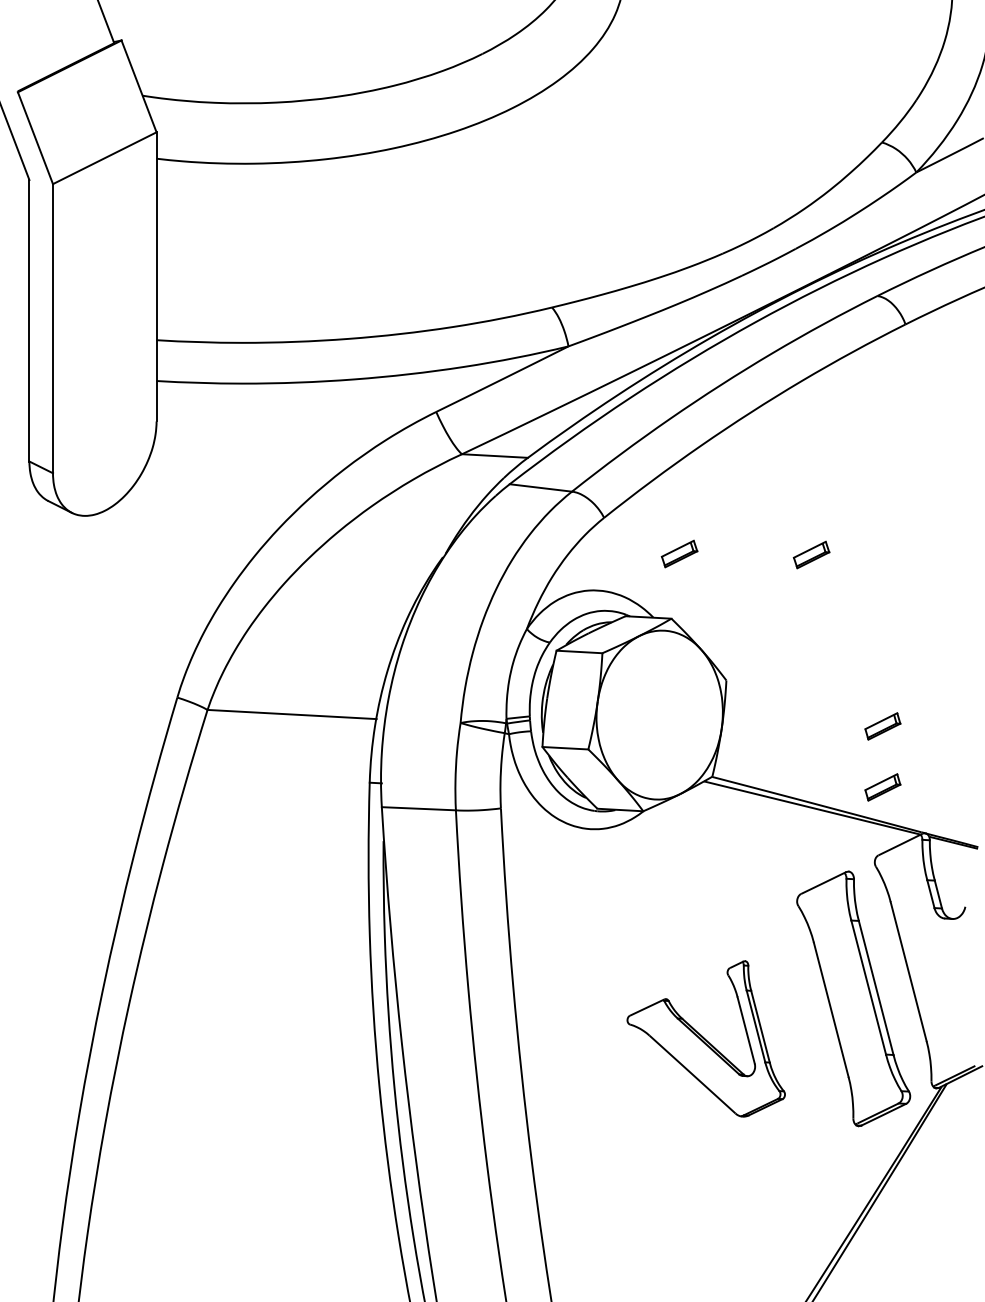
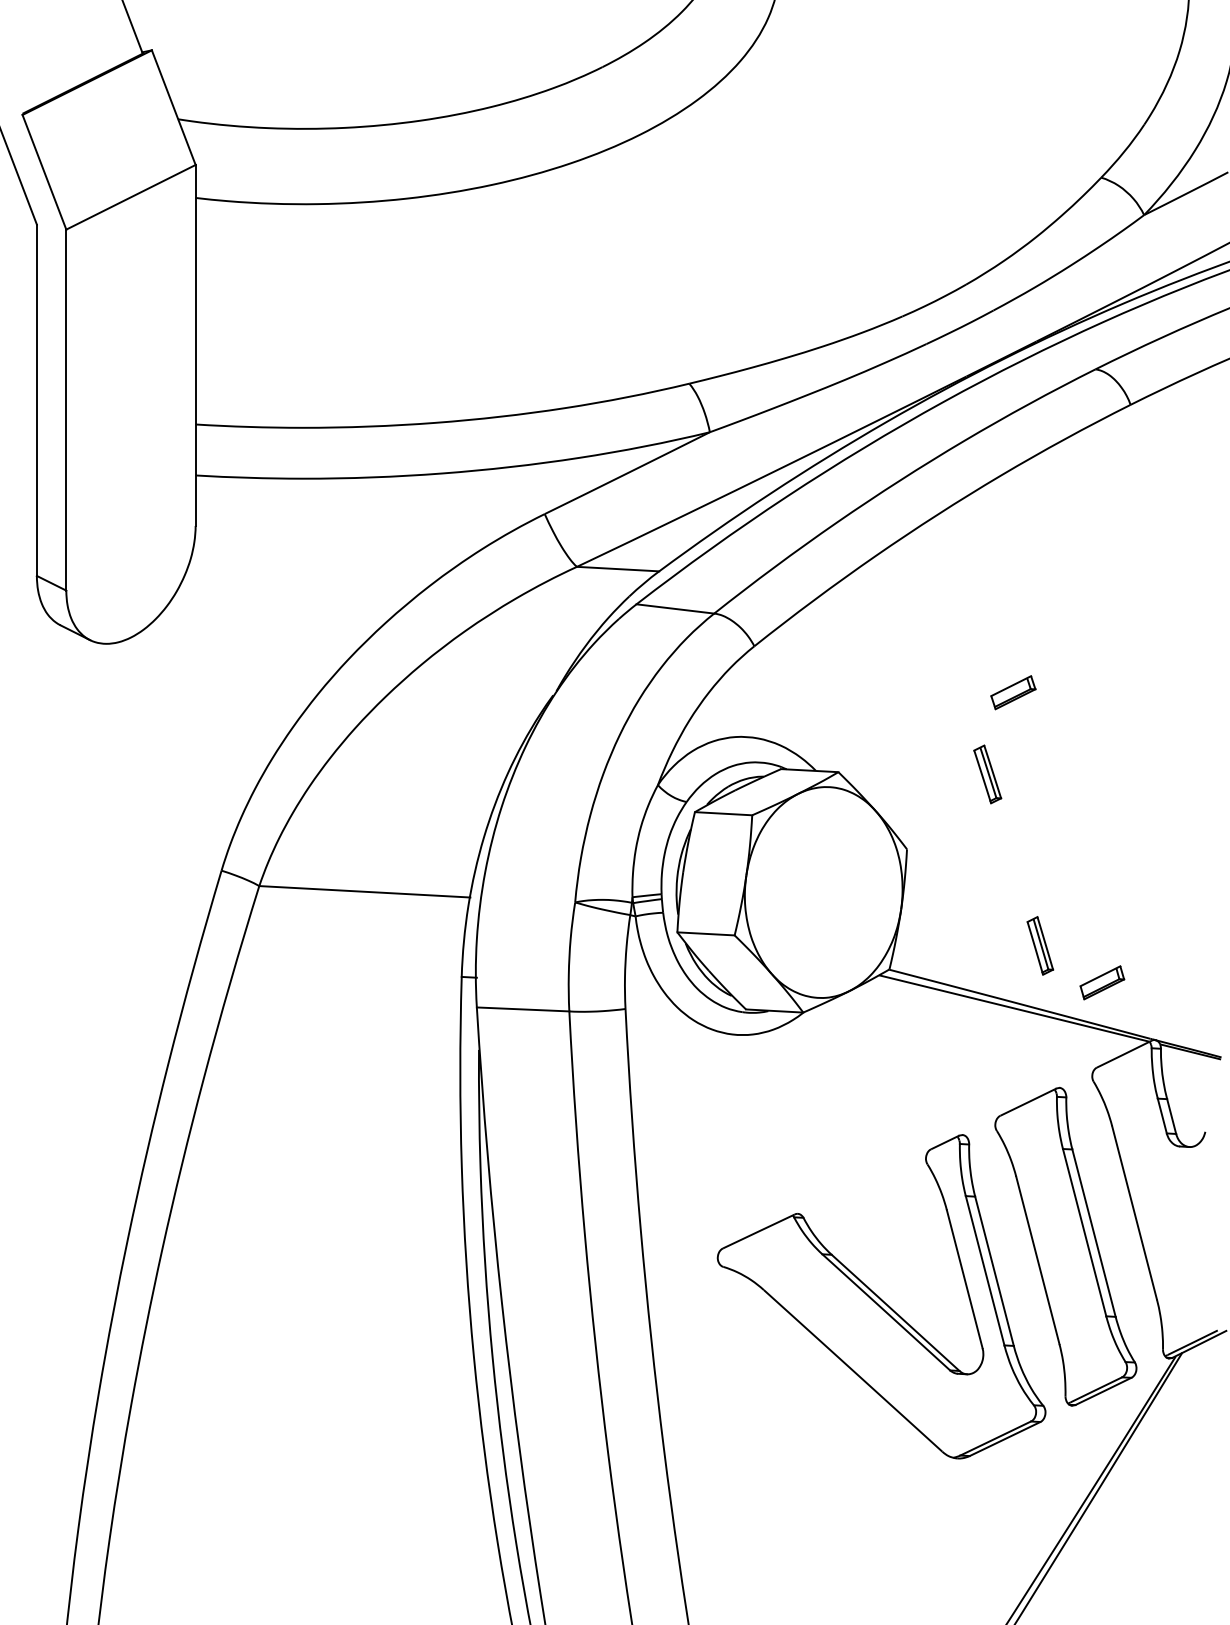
part: (679, 553) -> (848, 690), removed
part: (790, 620) -> (987, 774), added
part: (882, 726) -> (1101, 906), removed
part: (833, 757) -> (1040, 945), added
part: (706, 1038) -> (882, 1296), size x1.67

